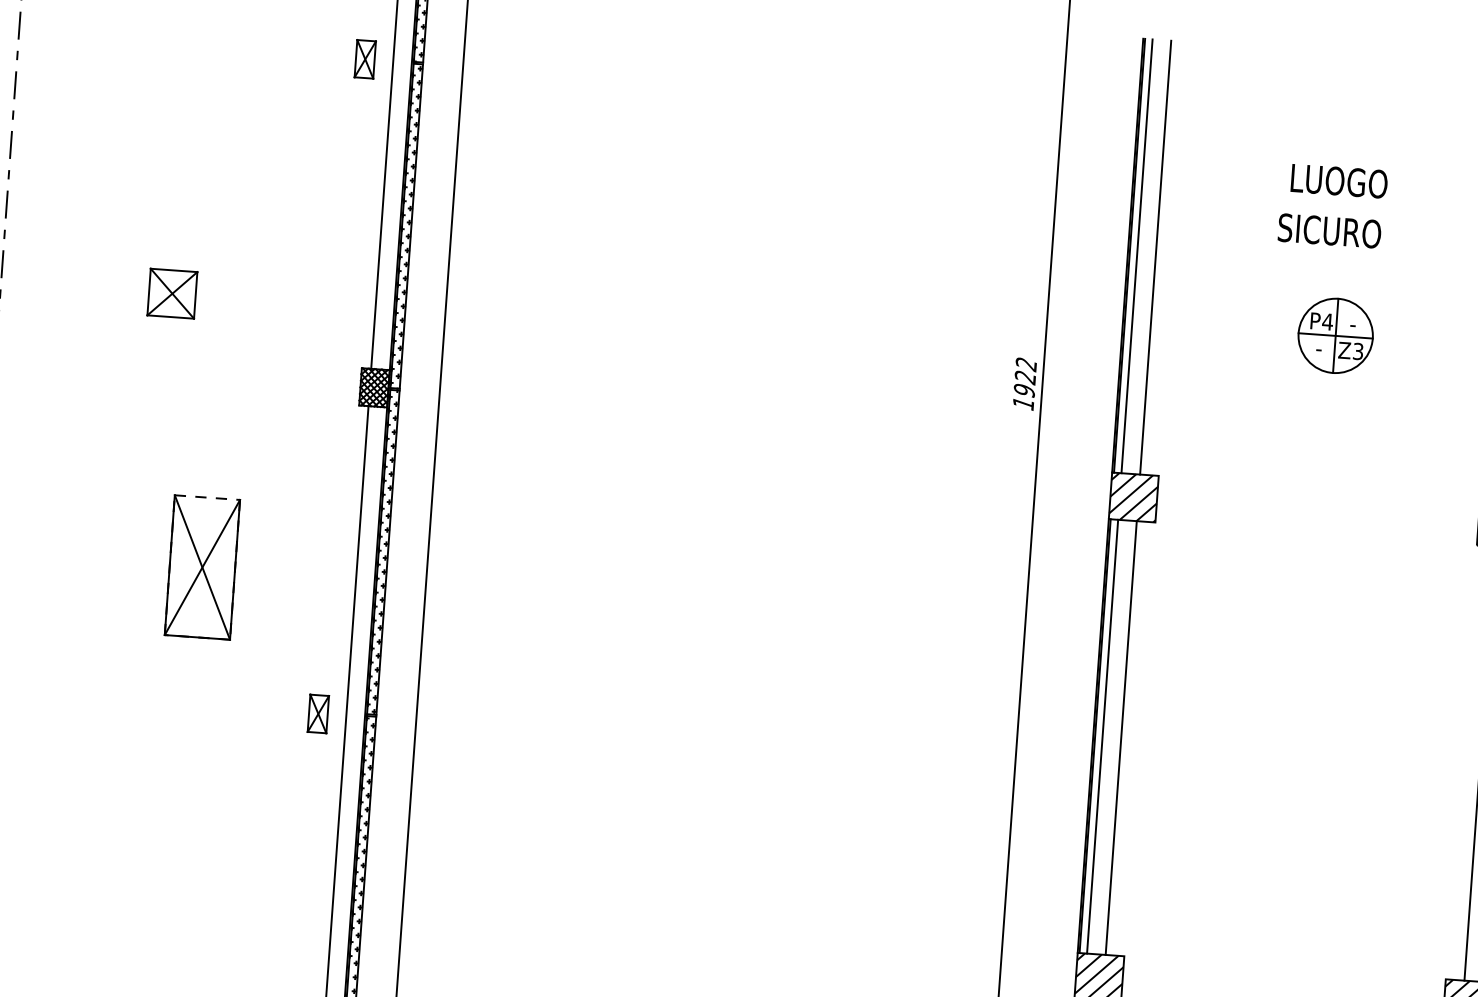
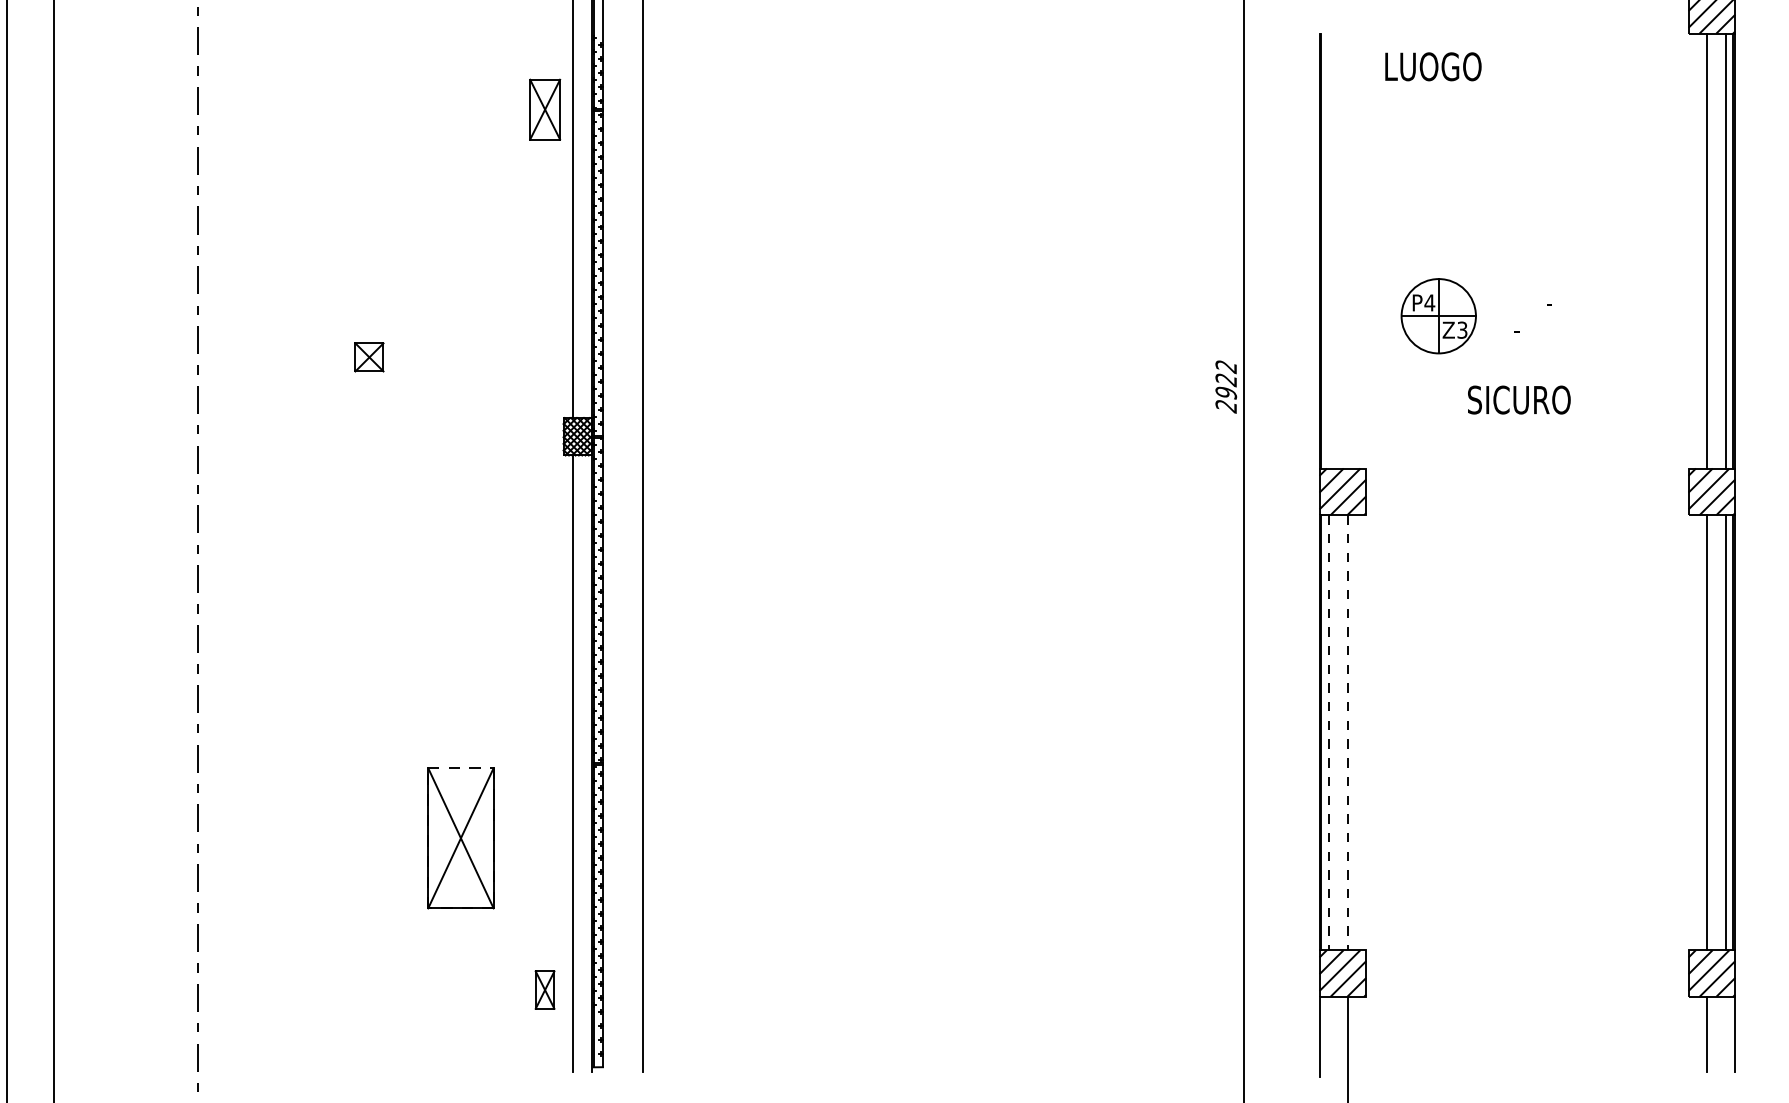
part: (364, 59) -> (544, 109), size x1.6
text: (1339, 181) -> (1433, 66), moved
text: (1329, 230) -> (1519, 399), moved
line: (1136, 255) -> (1328, 250), removed
line: (1155, 257) -> (1347, 250), removed
part: (172, 293) -> (369, 357), size x0.6
part: (1335, 336) -> (1438, 316), moved
text: (1022, 403) -> (1225, 406), 1922 -> 2922
part: (201, 567) -> (460, 838), moved
part: (317, 713) -> (544, 989), moved
line: (1102, 737) -> (1328, 733), solid -> dashed
line: (1121, 738) -> (1347, 733), solid -> dashed

